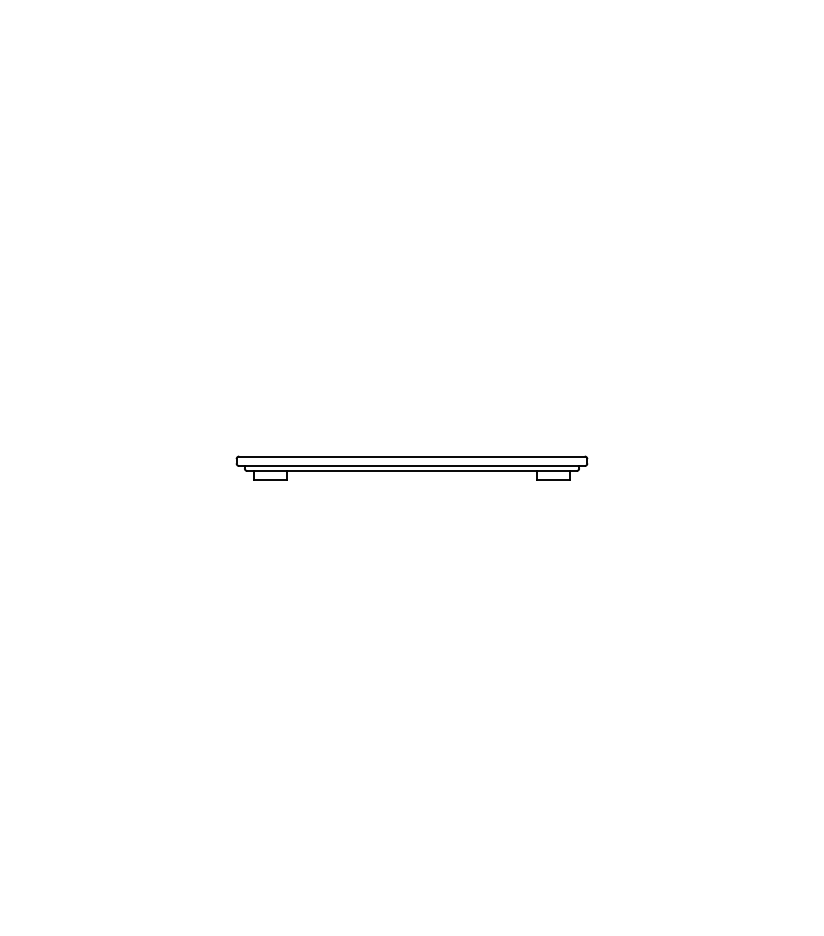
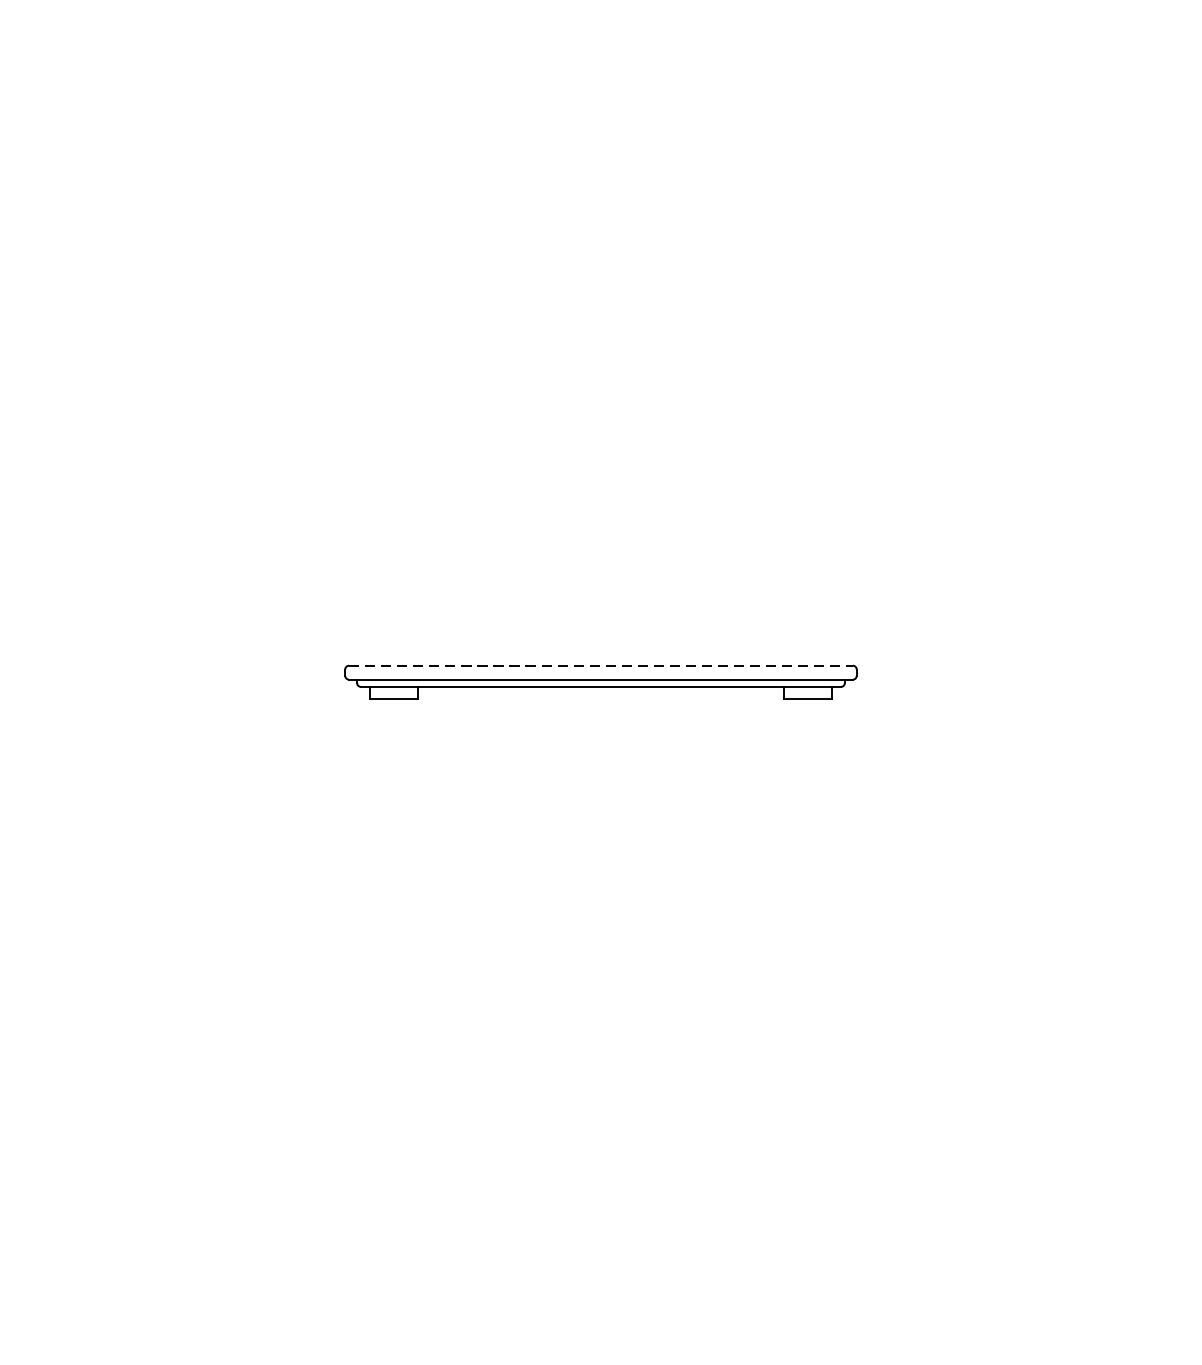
line: (411, 456) -> (600, 665), solid -> dashed

